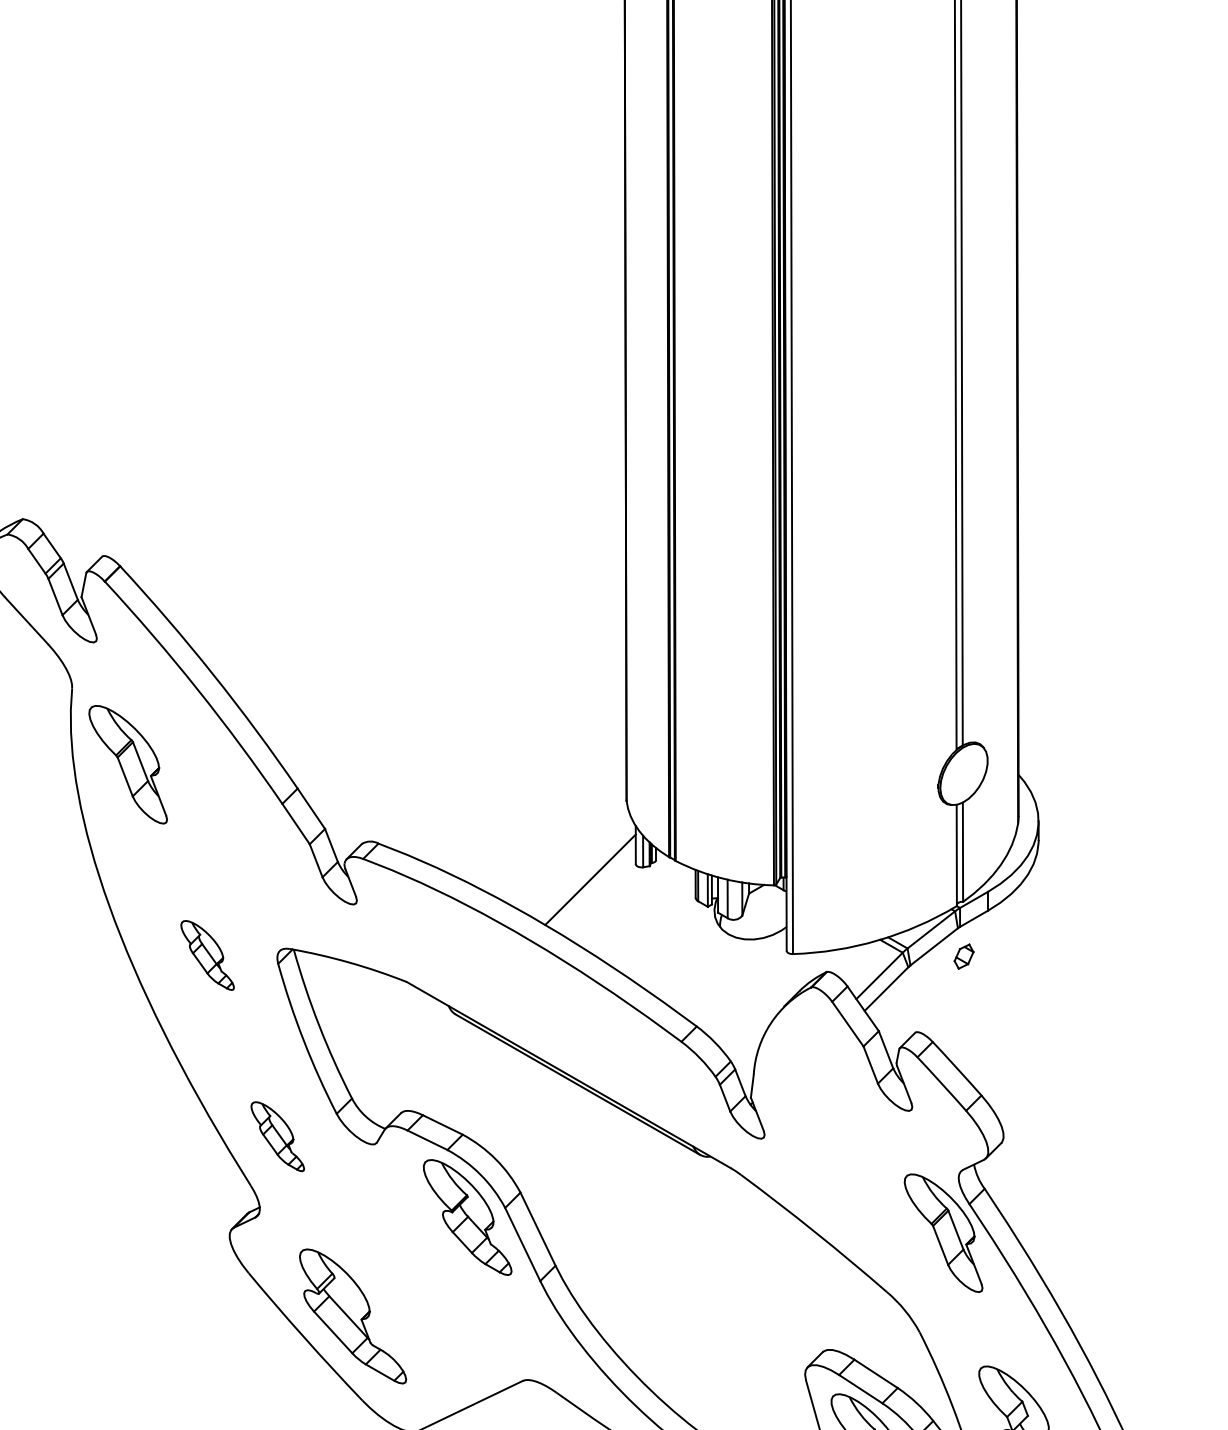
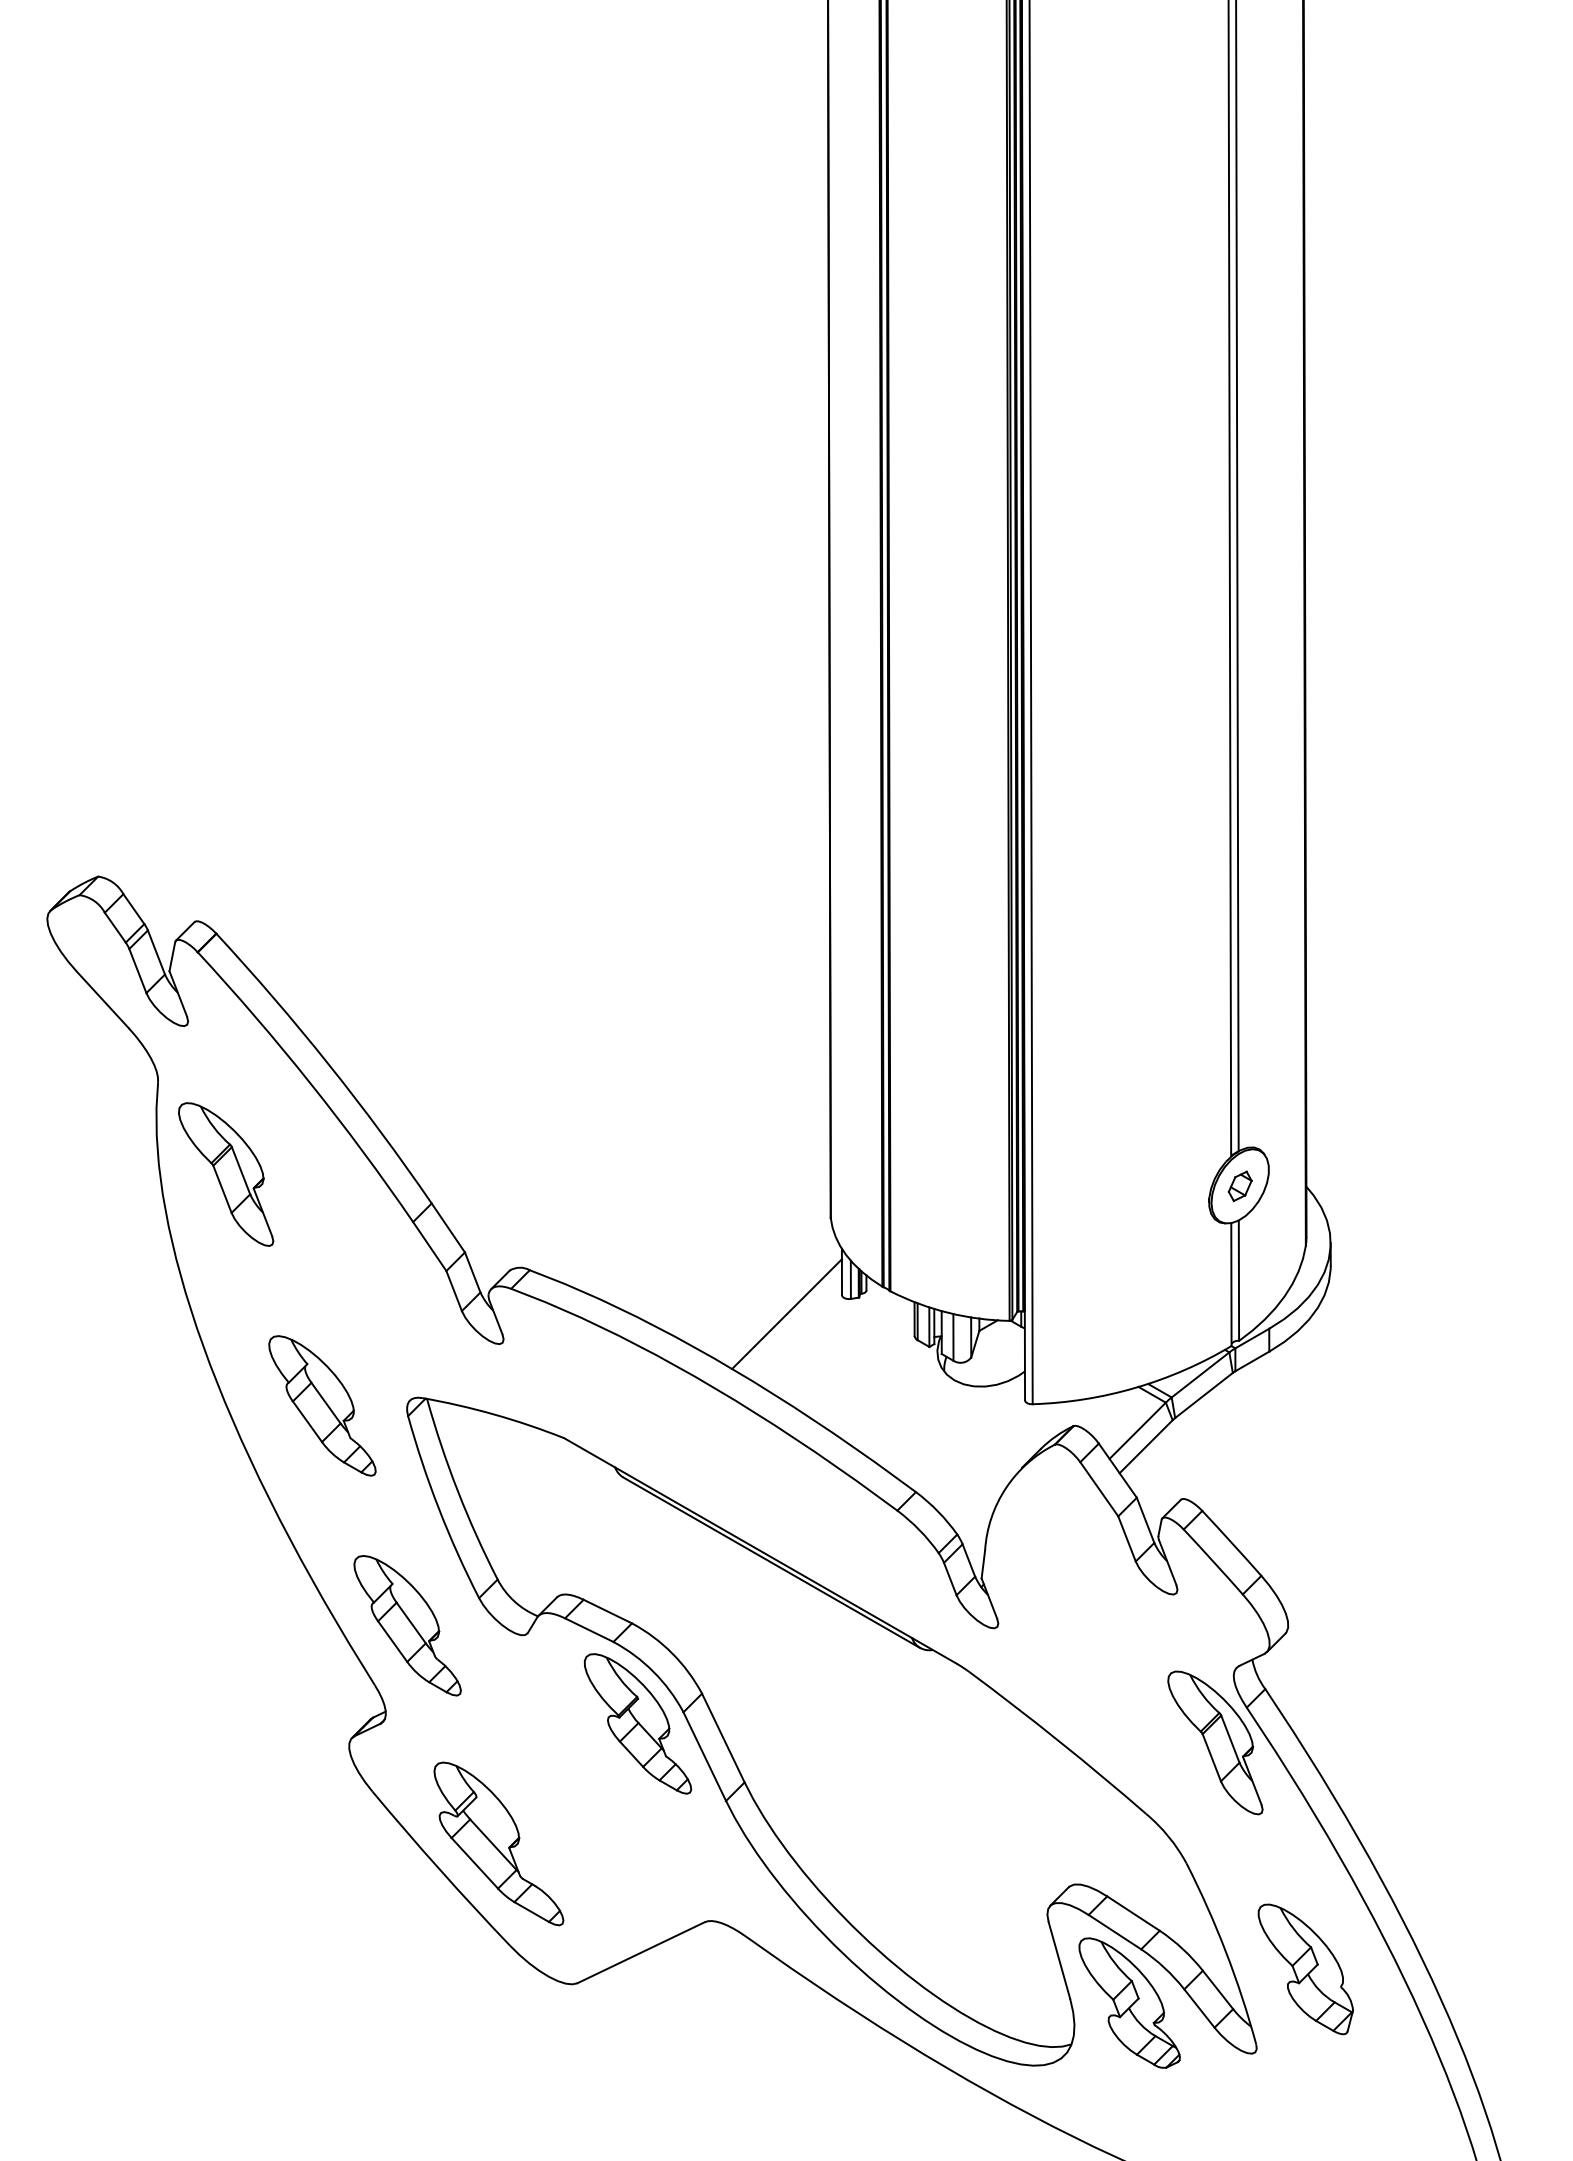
part: (207, 955) -> (322, 1405), size x1.67
part: (963, 956) -> (1239, 1186), moved
part: (277, 1136) -> (407, 1625), size x1.67

